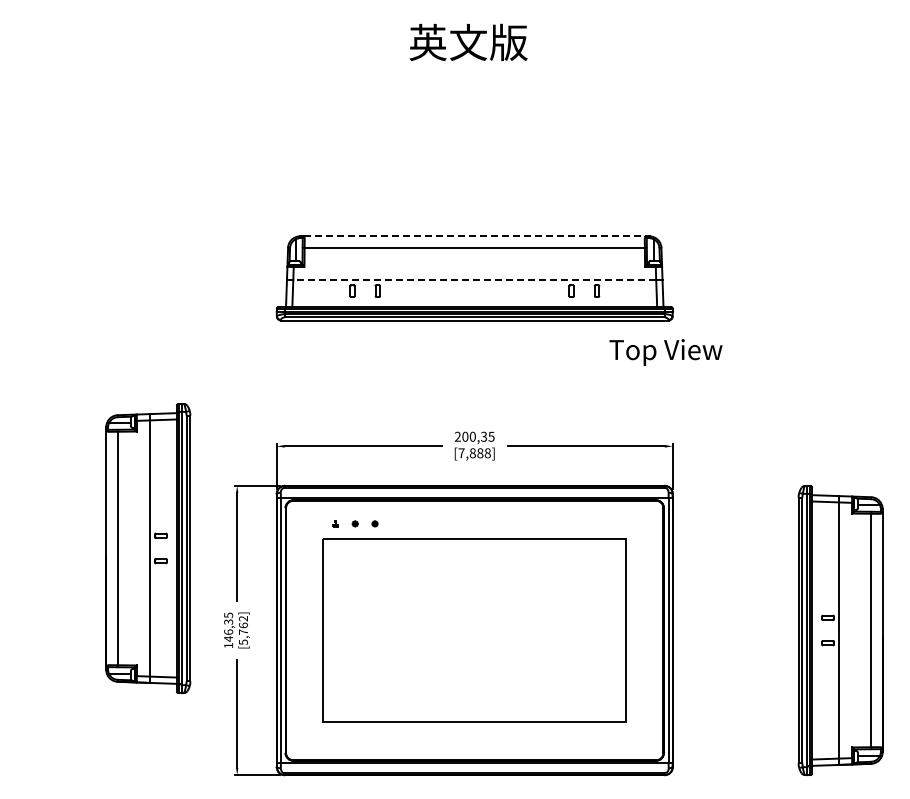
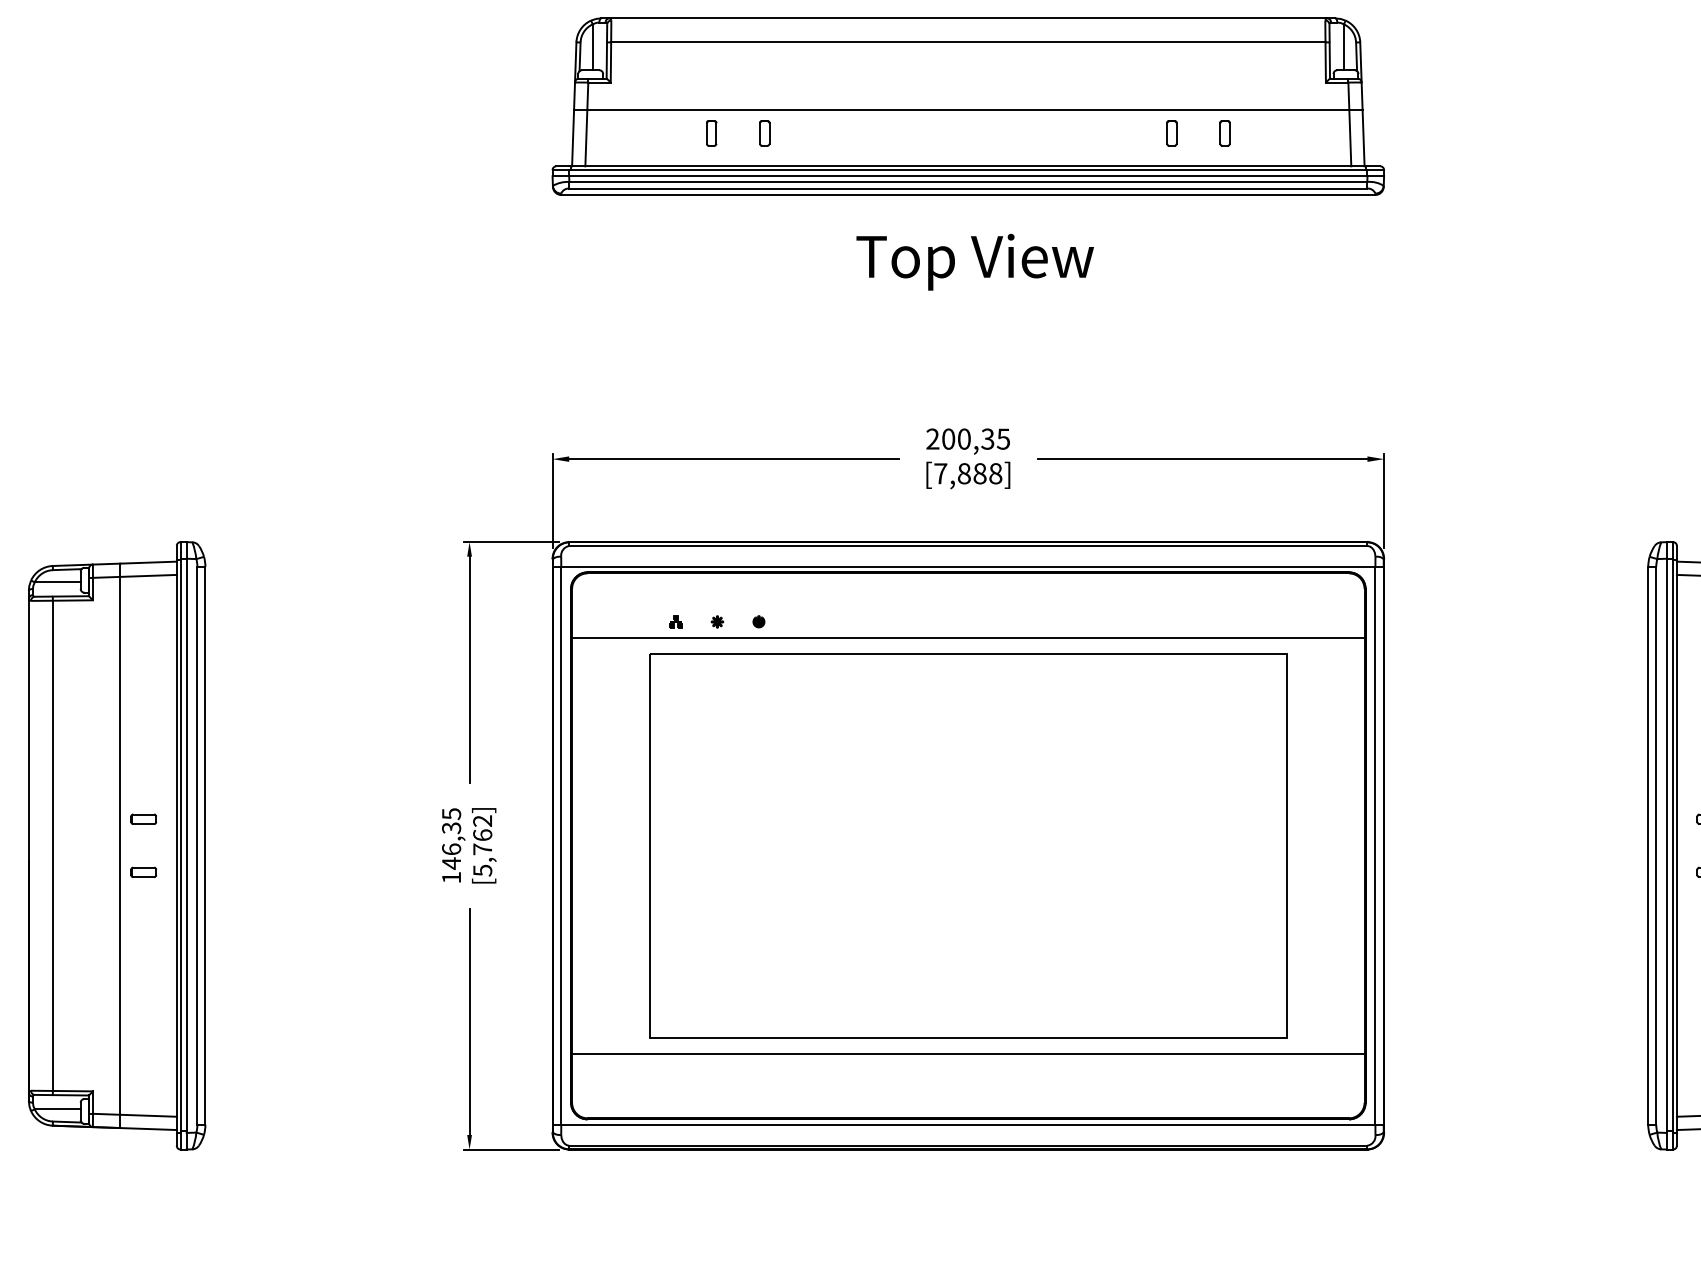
line: (475, 236) -> (969, 18), dashed -> solid
line: (474, 280) -> (967, 110), dashed -> solid
text: (665, 352) -> (974, 262), moved
line: (474, 531) -> (967, 637), added
part: (148, 548) -> (117, 845), moved
line: (474, 729) -> (967, 1053), added

